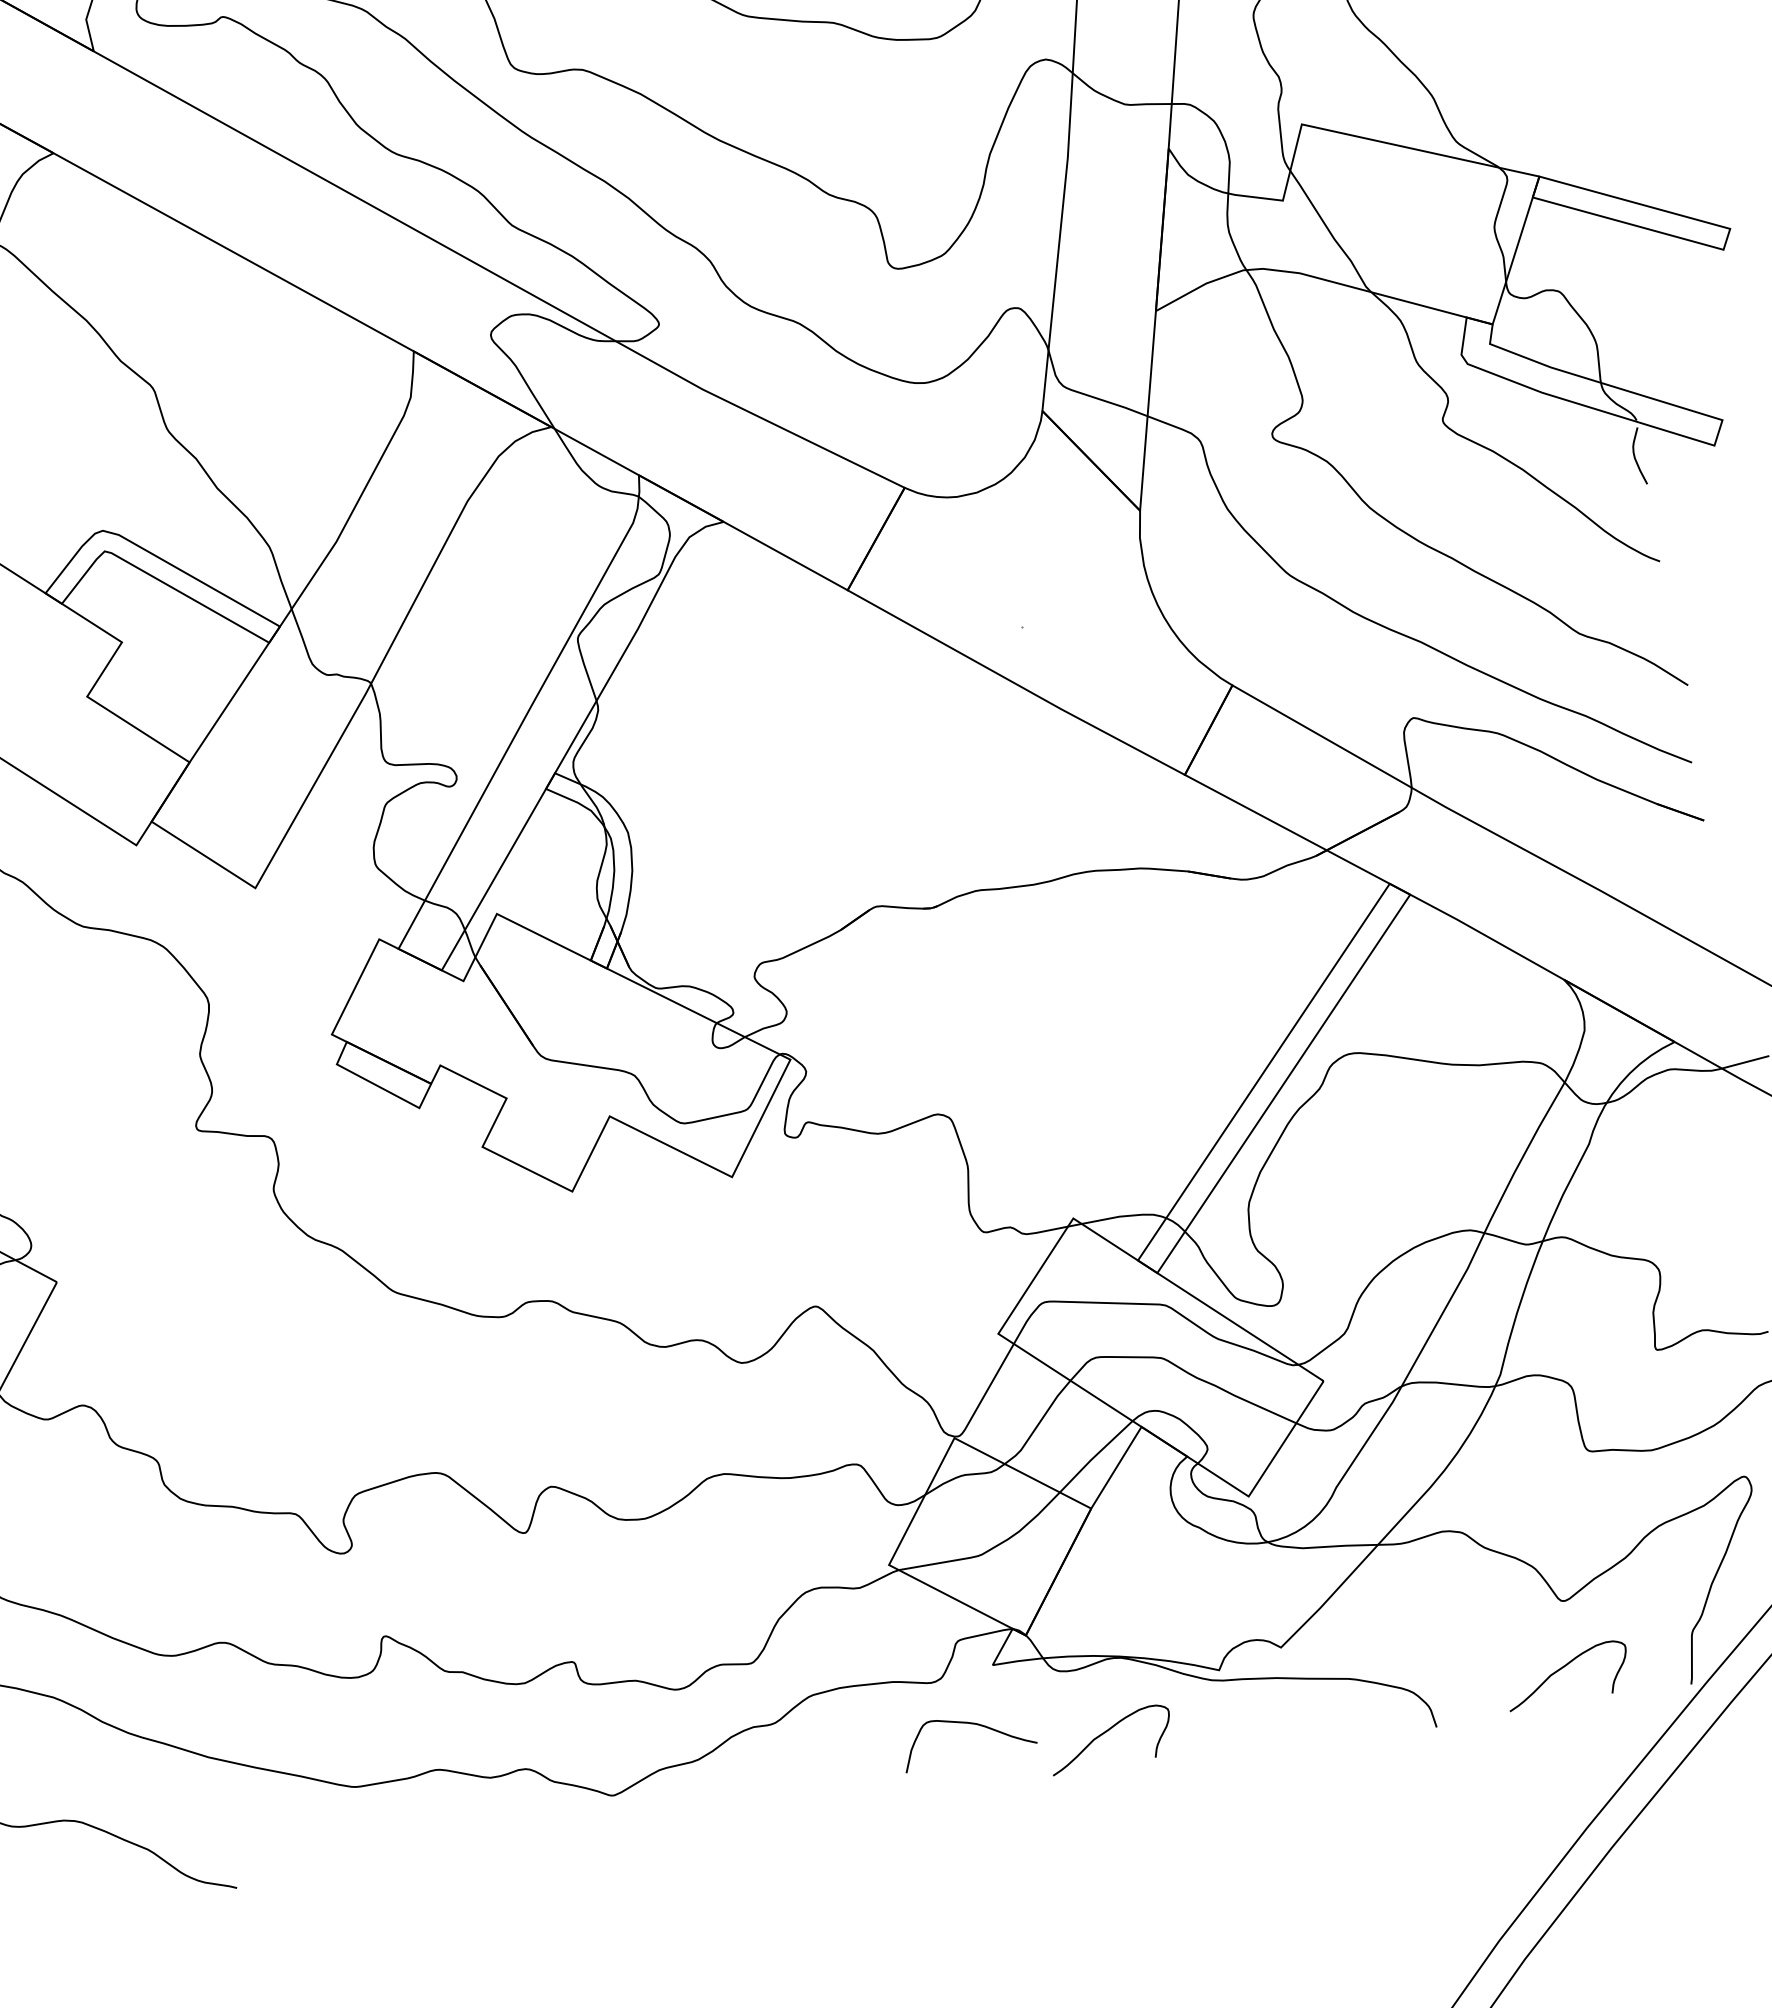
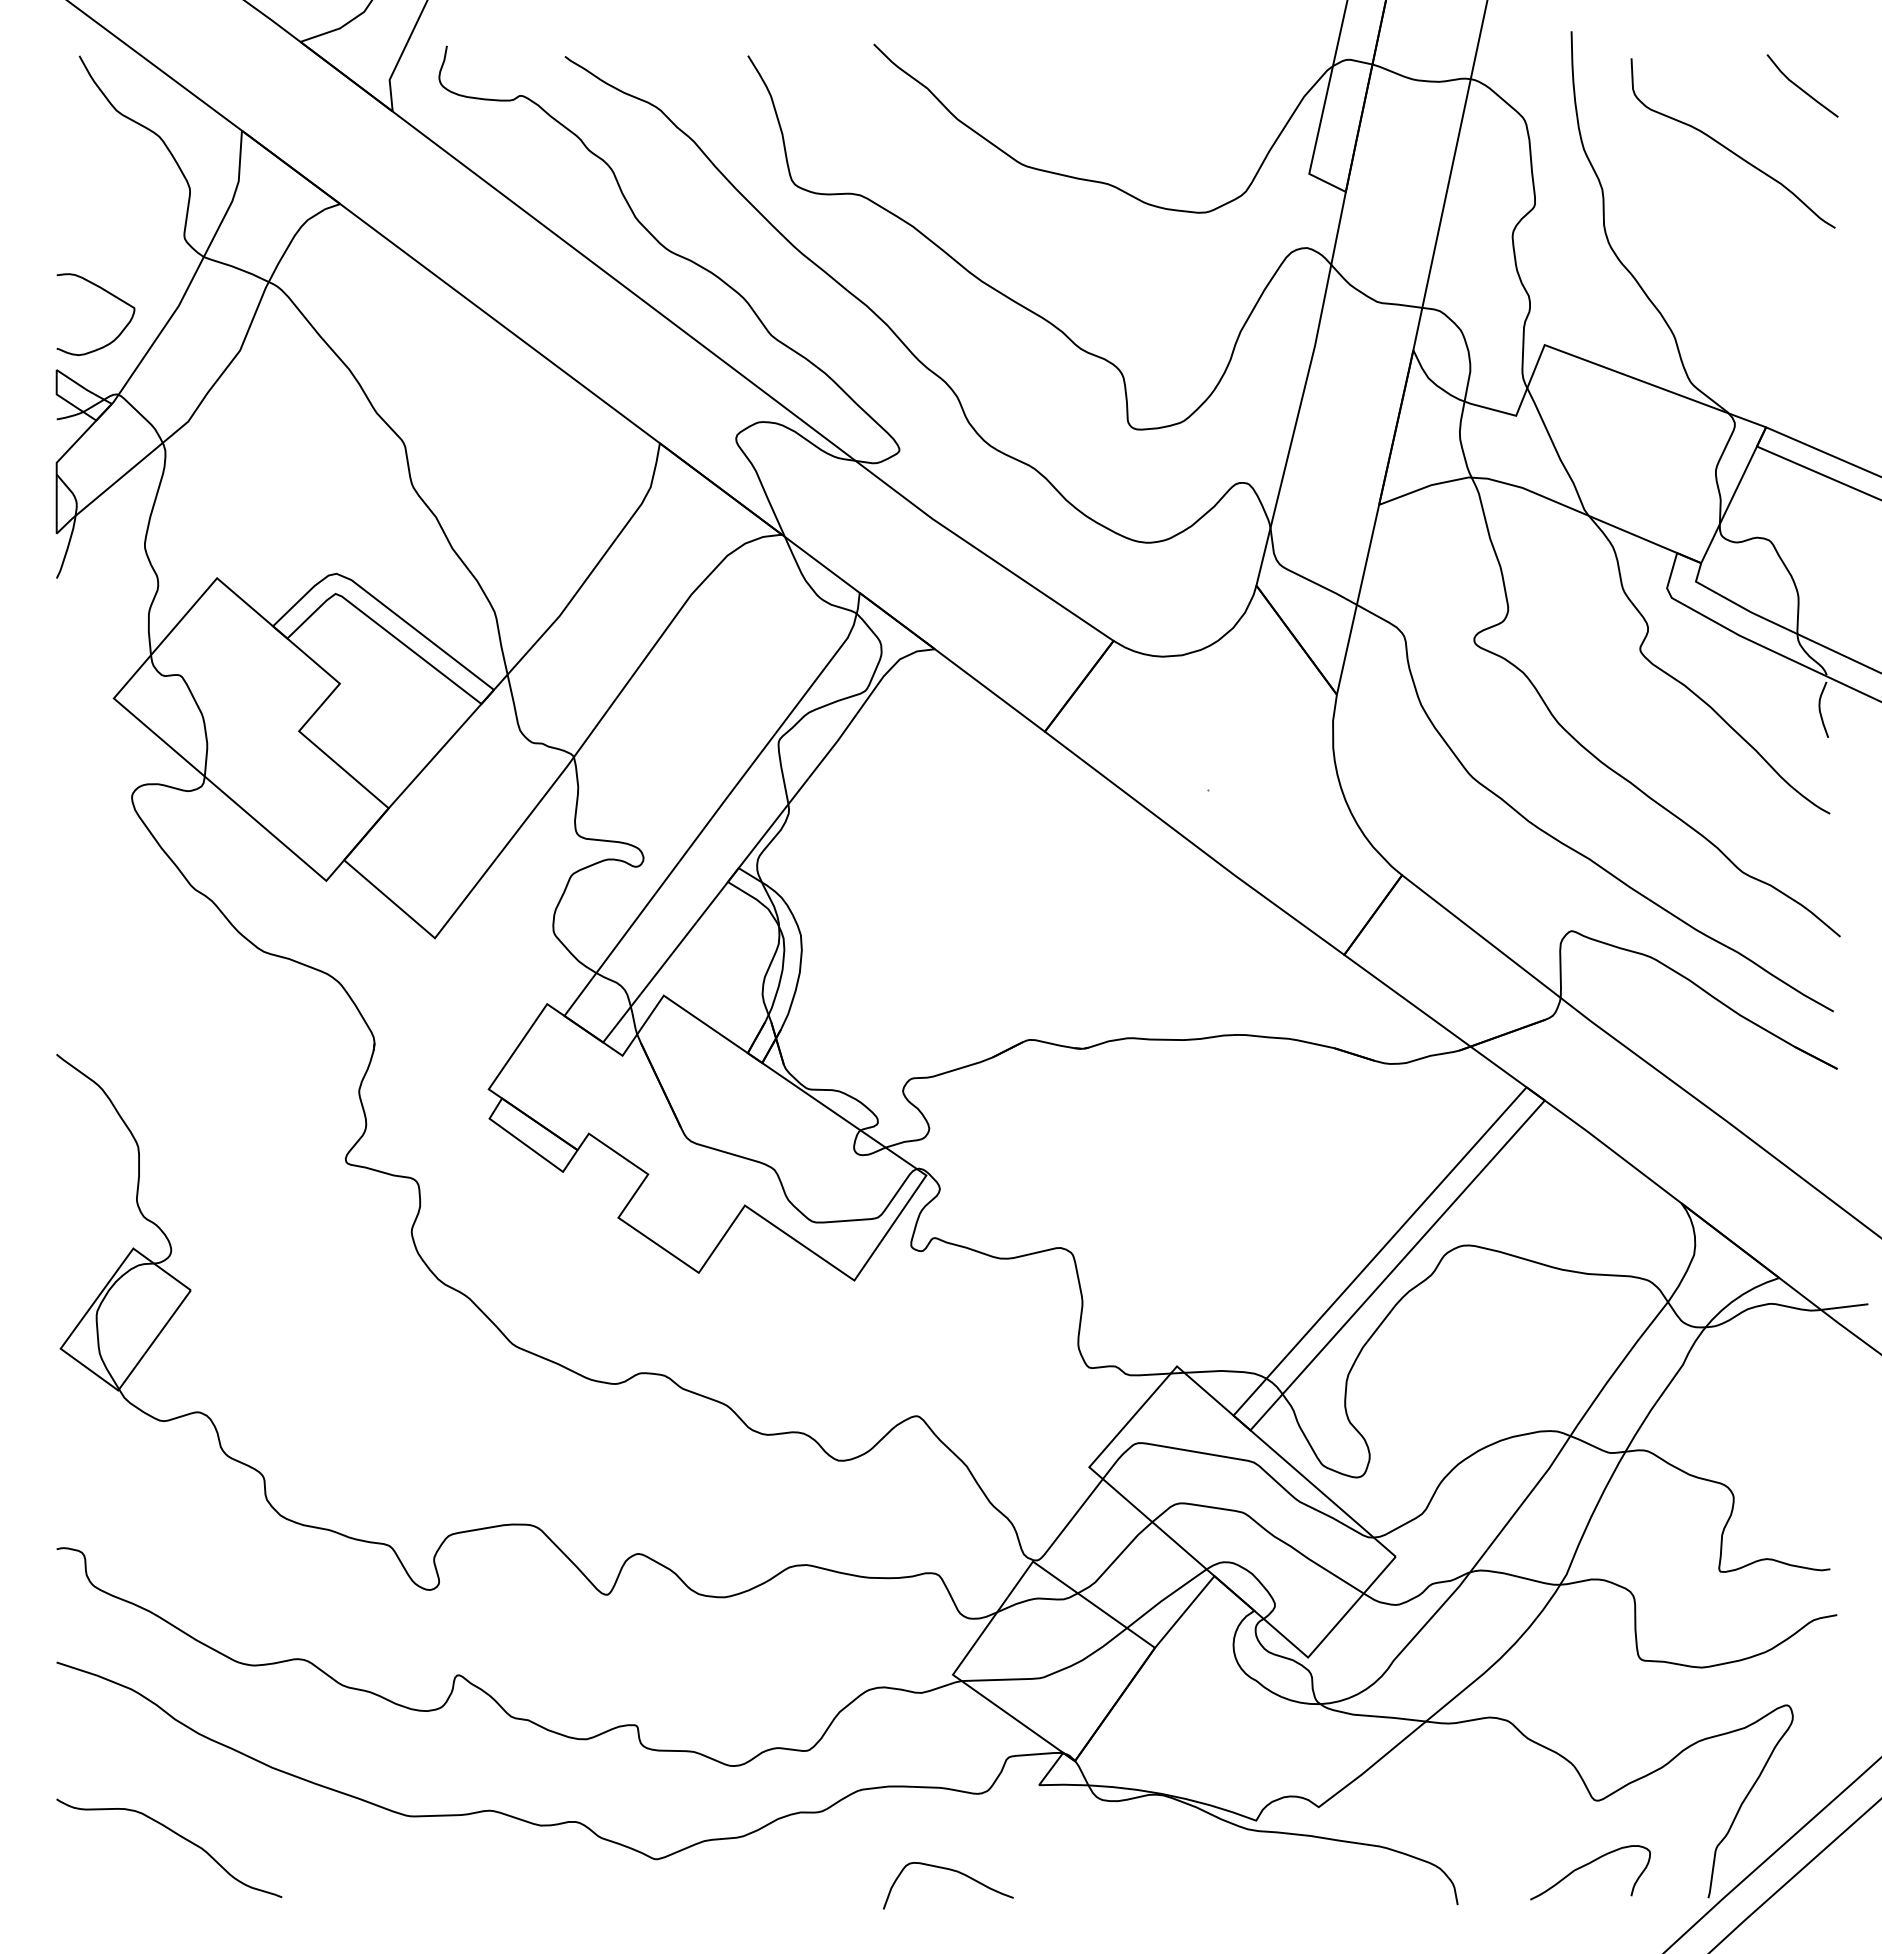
curve: (971, 1724) -> (952, 1871), moved
curve: (1106, 1732) -> (1139, 1865), removed

